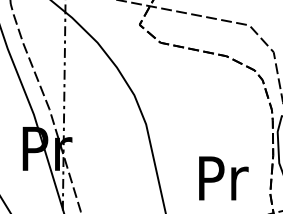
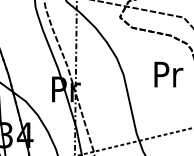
text: (223, 178) -> (168, 74), moved

